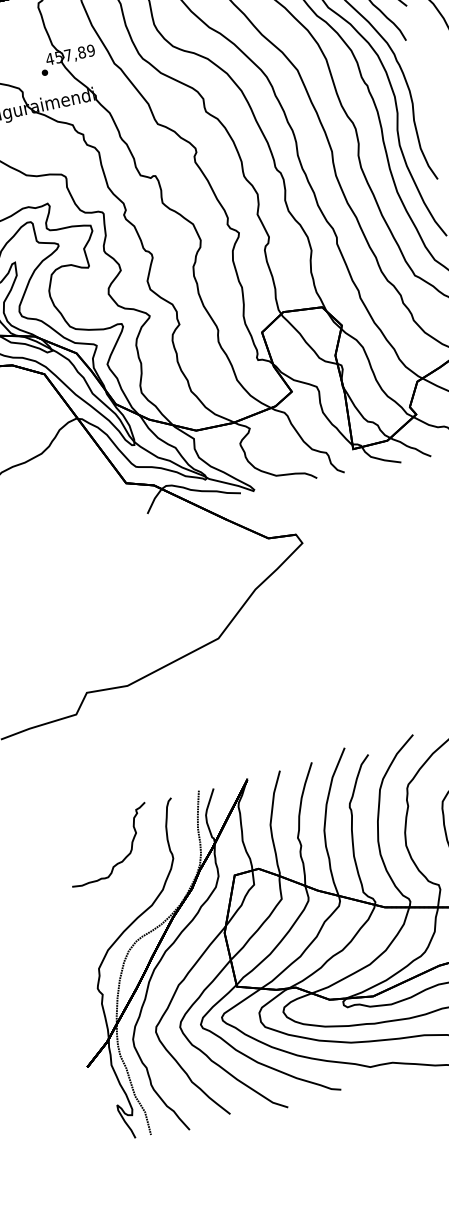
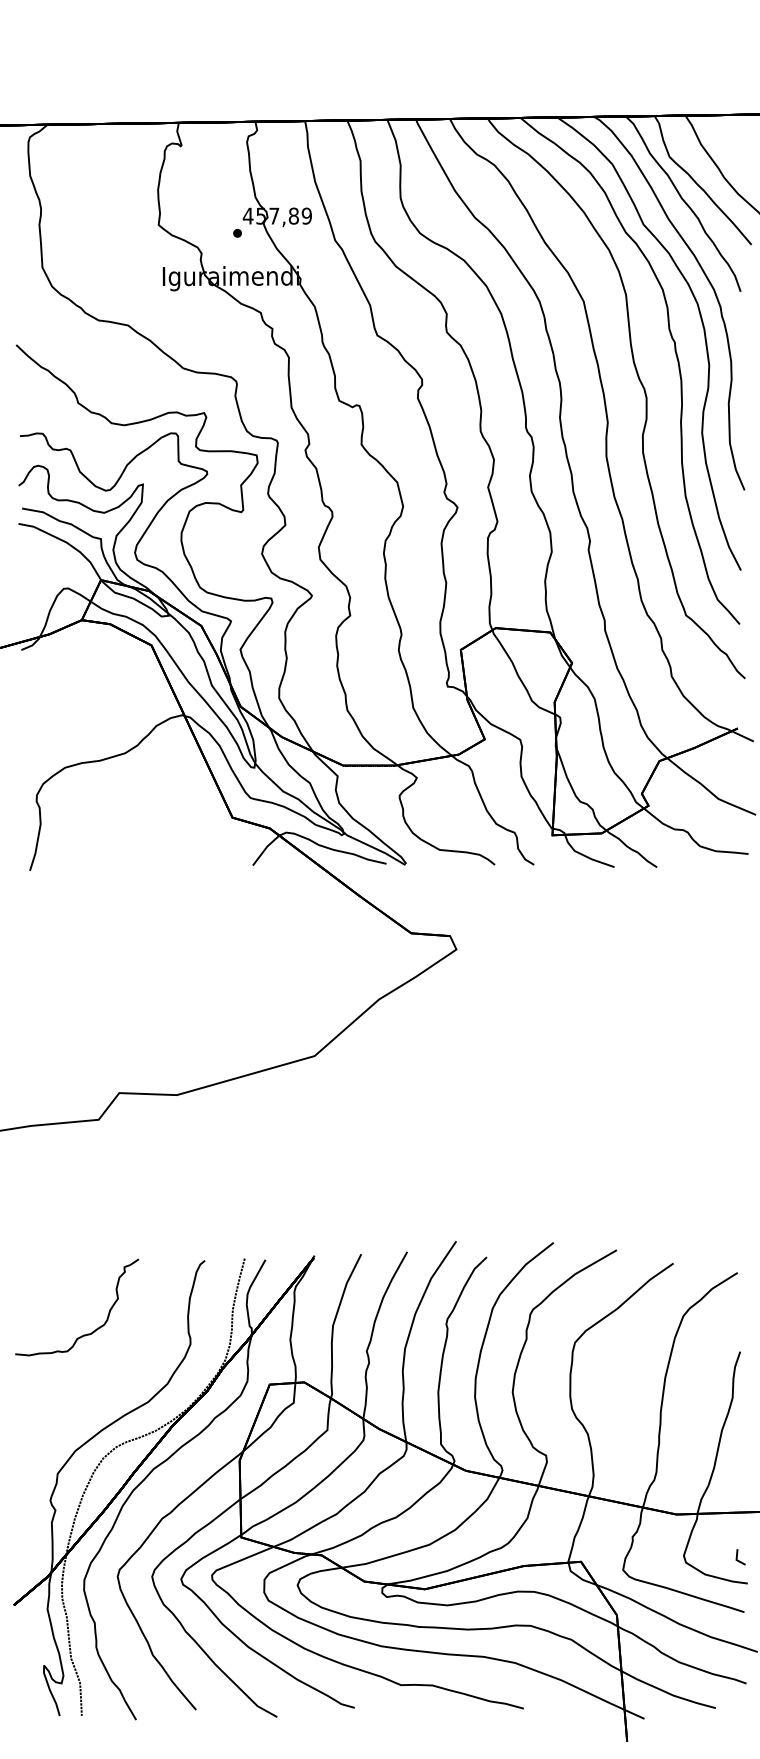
curve: (117, 863) -> (83, 1334), moved

